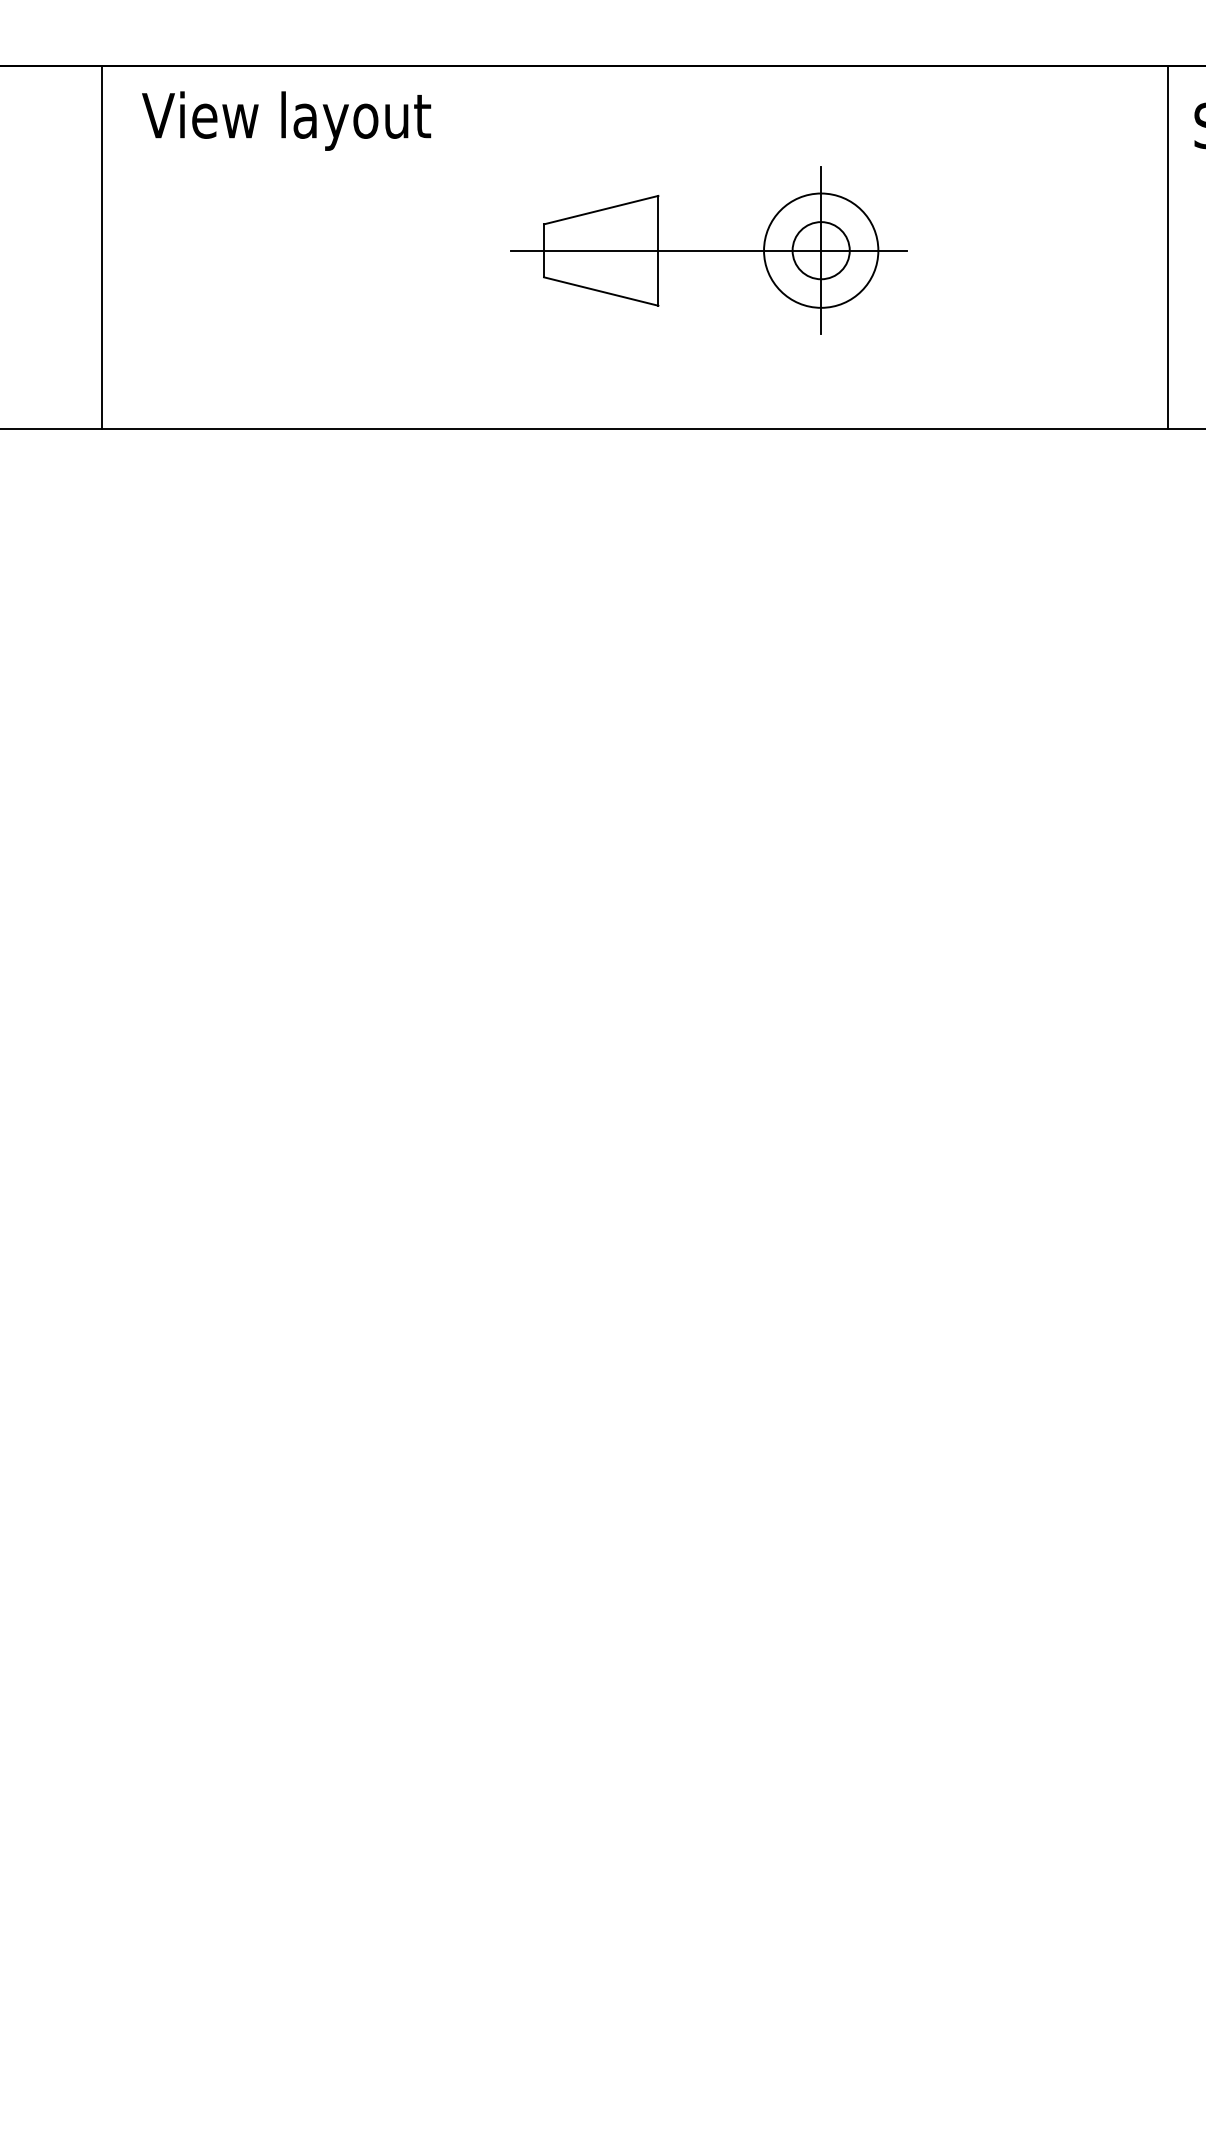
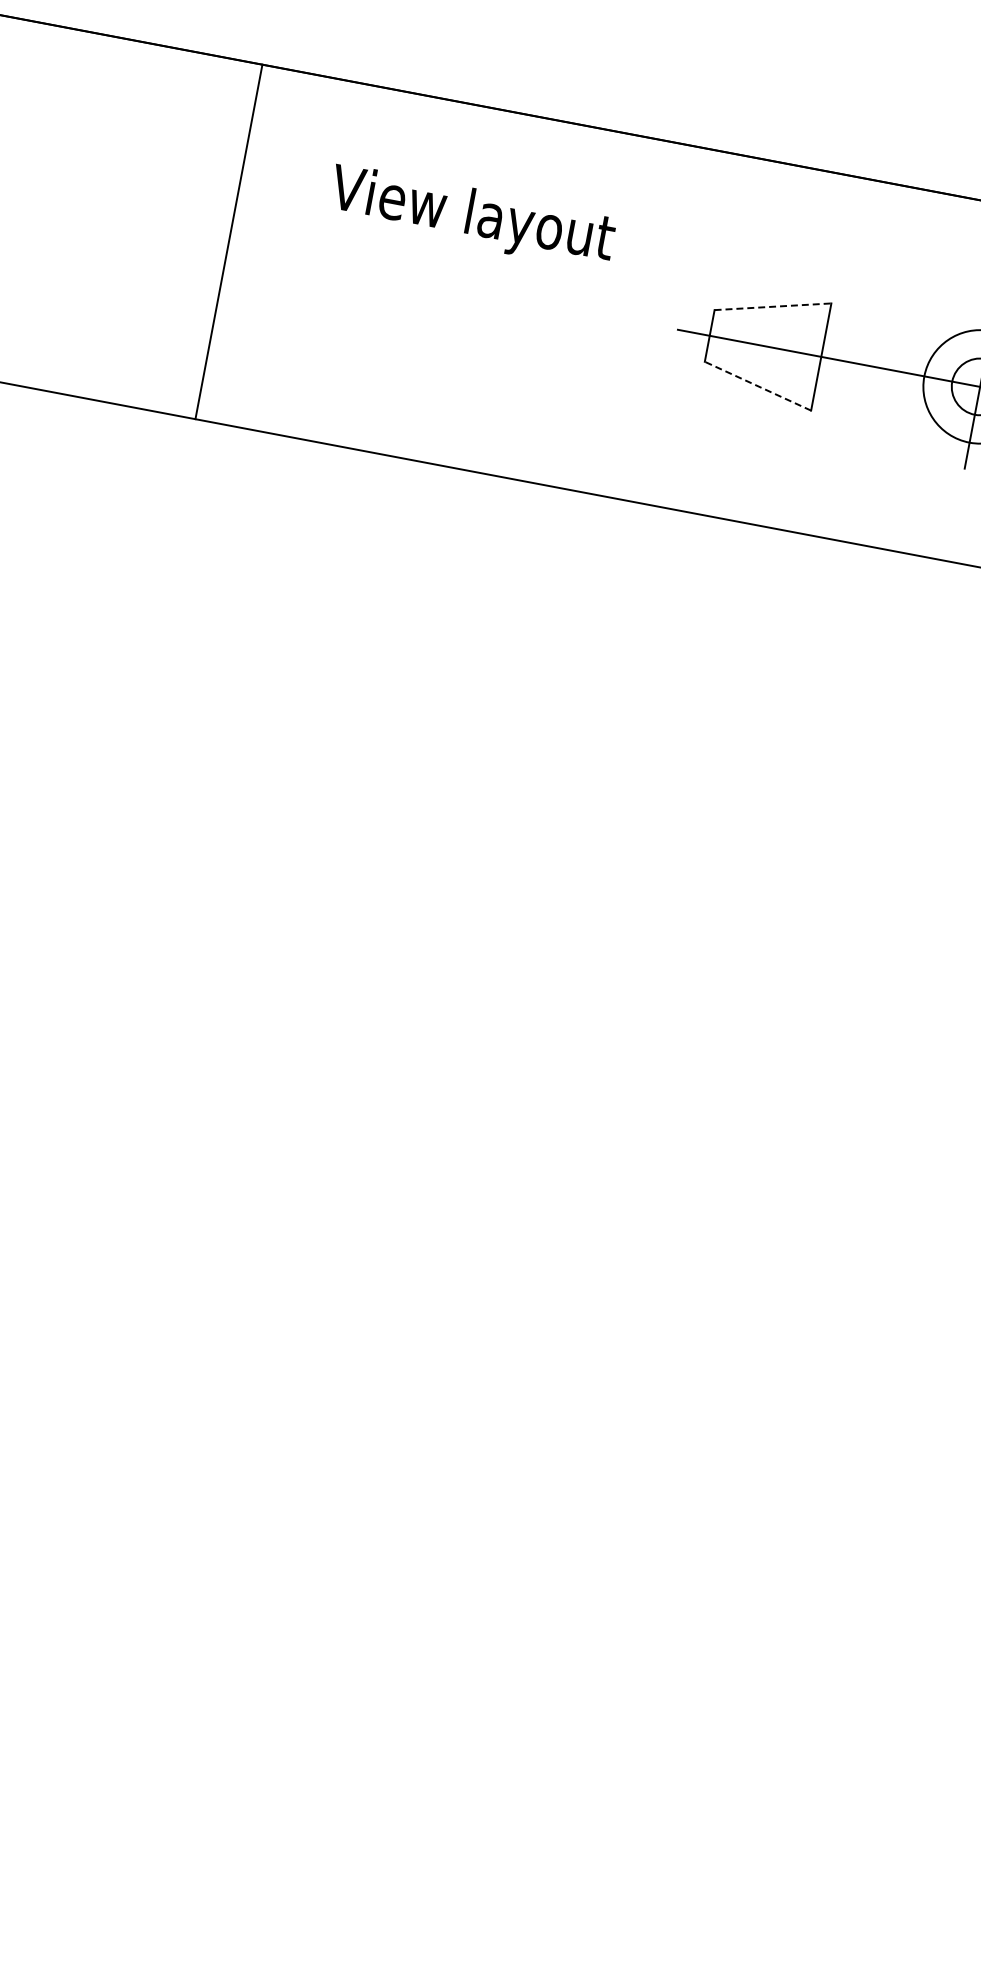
text: (286, 120) -> (471, 216), moved
line: (601, 210) -> (773, 307), solid -> dashed
line: (101, 247) -> (228, 241), moved
line: (601, 291) -> (758, 386), solid -> dashed

